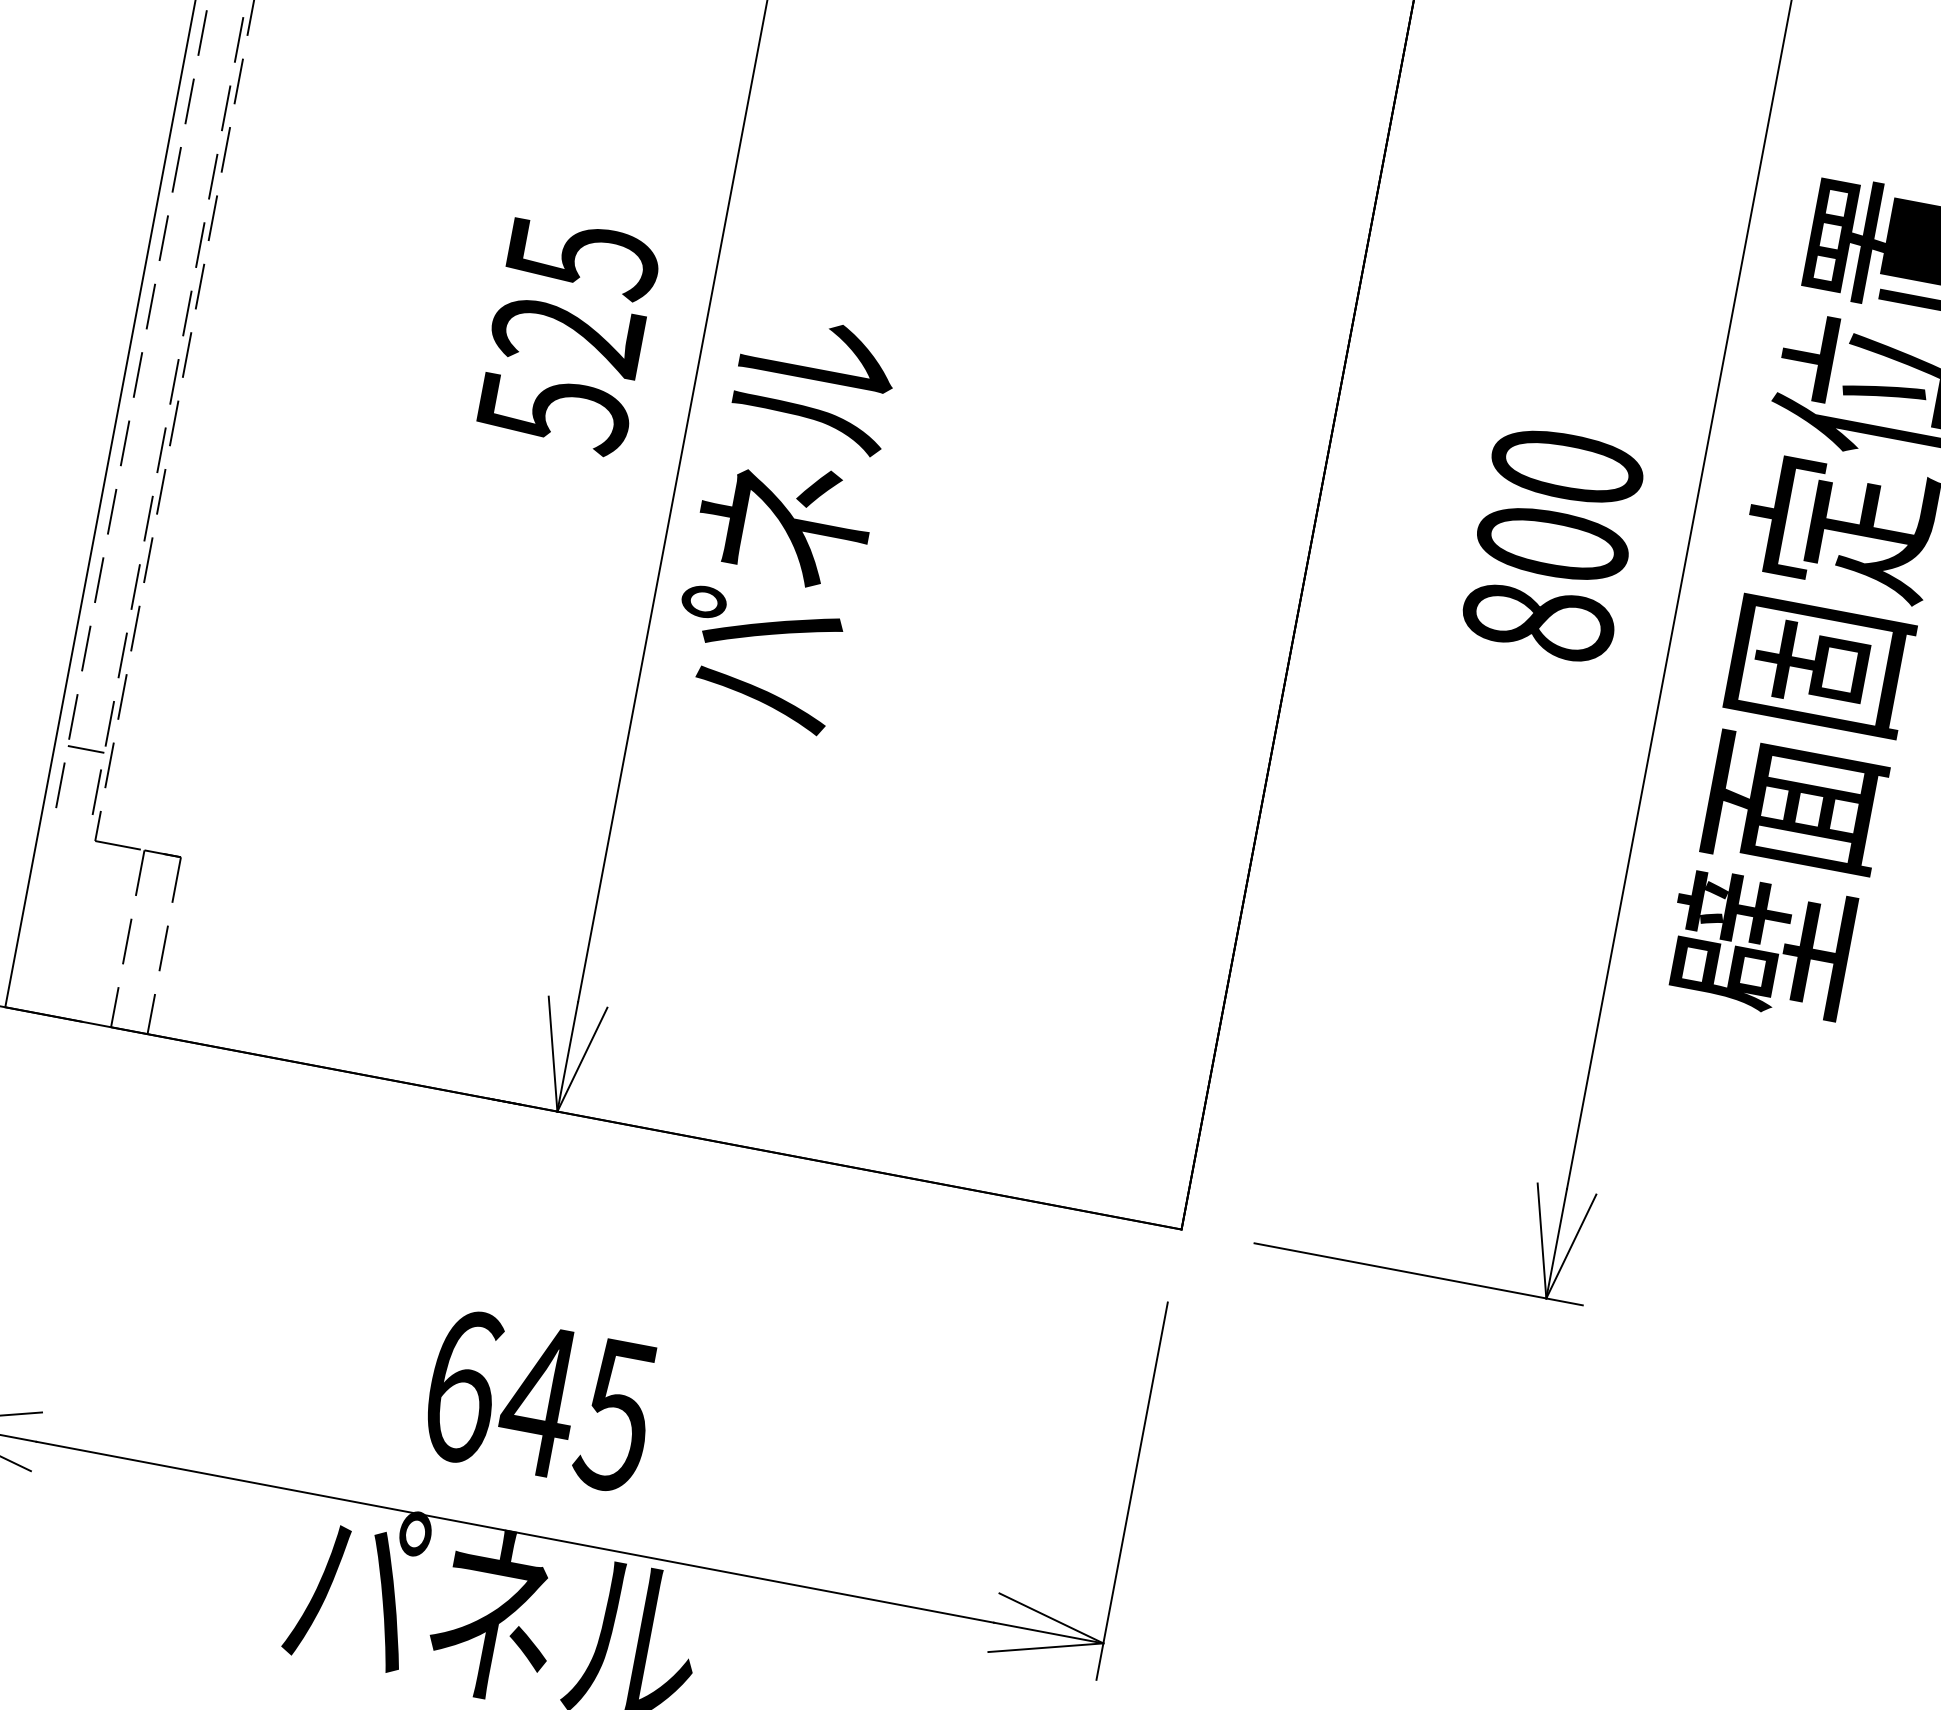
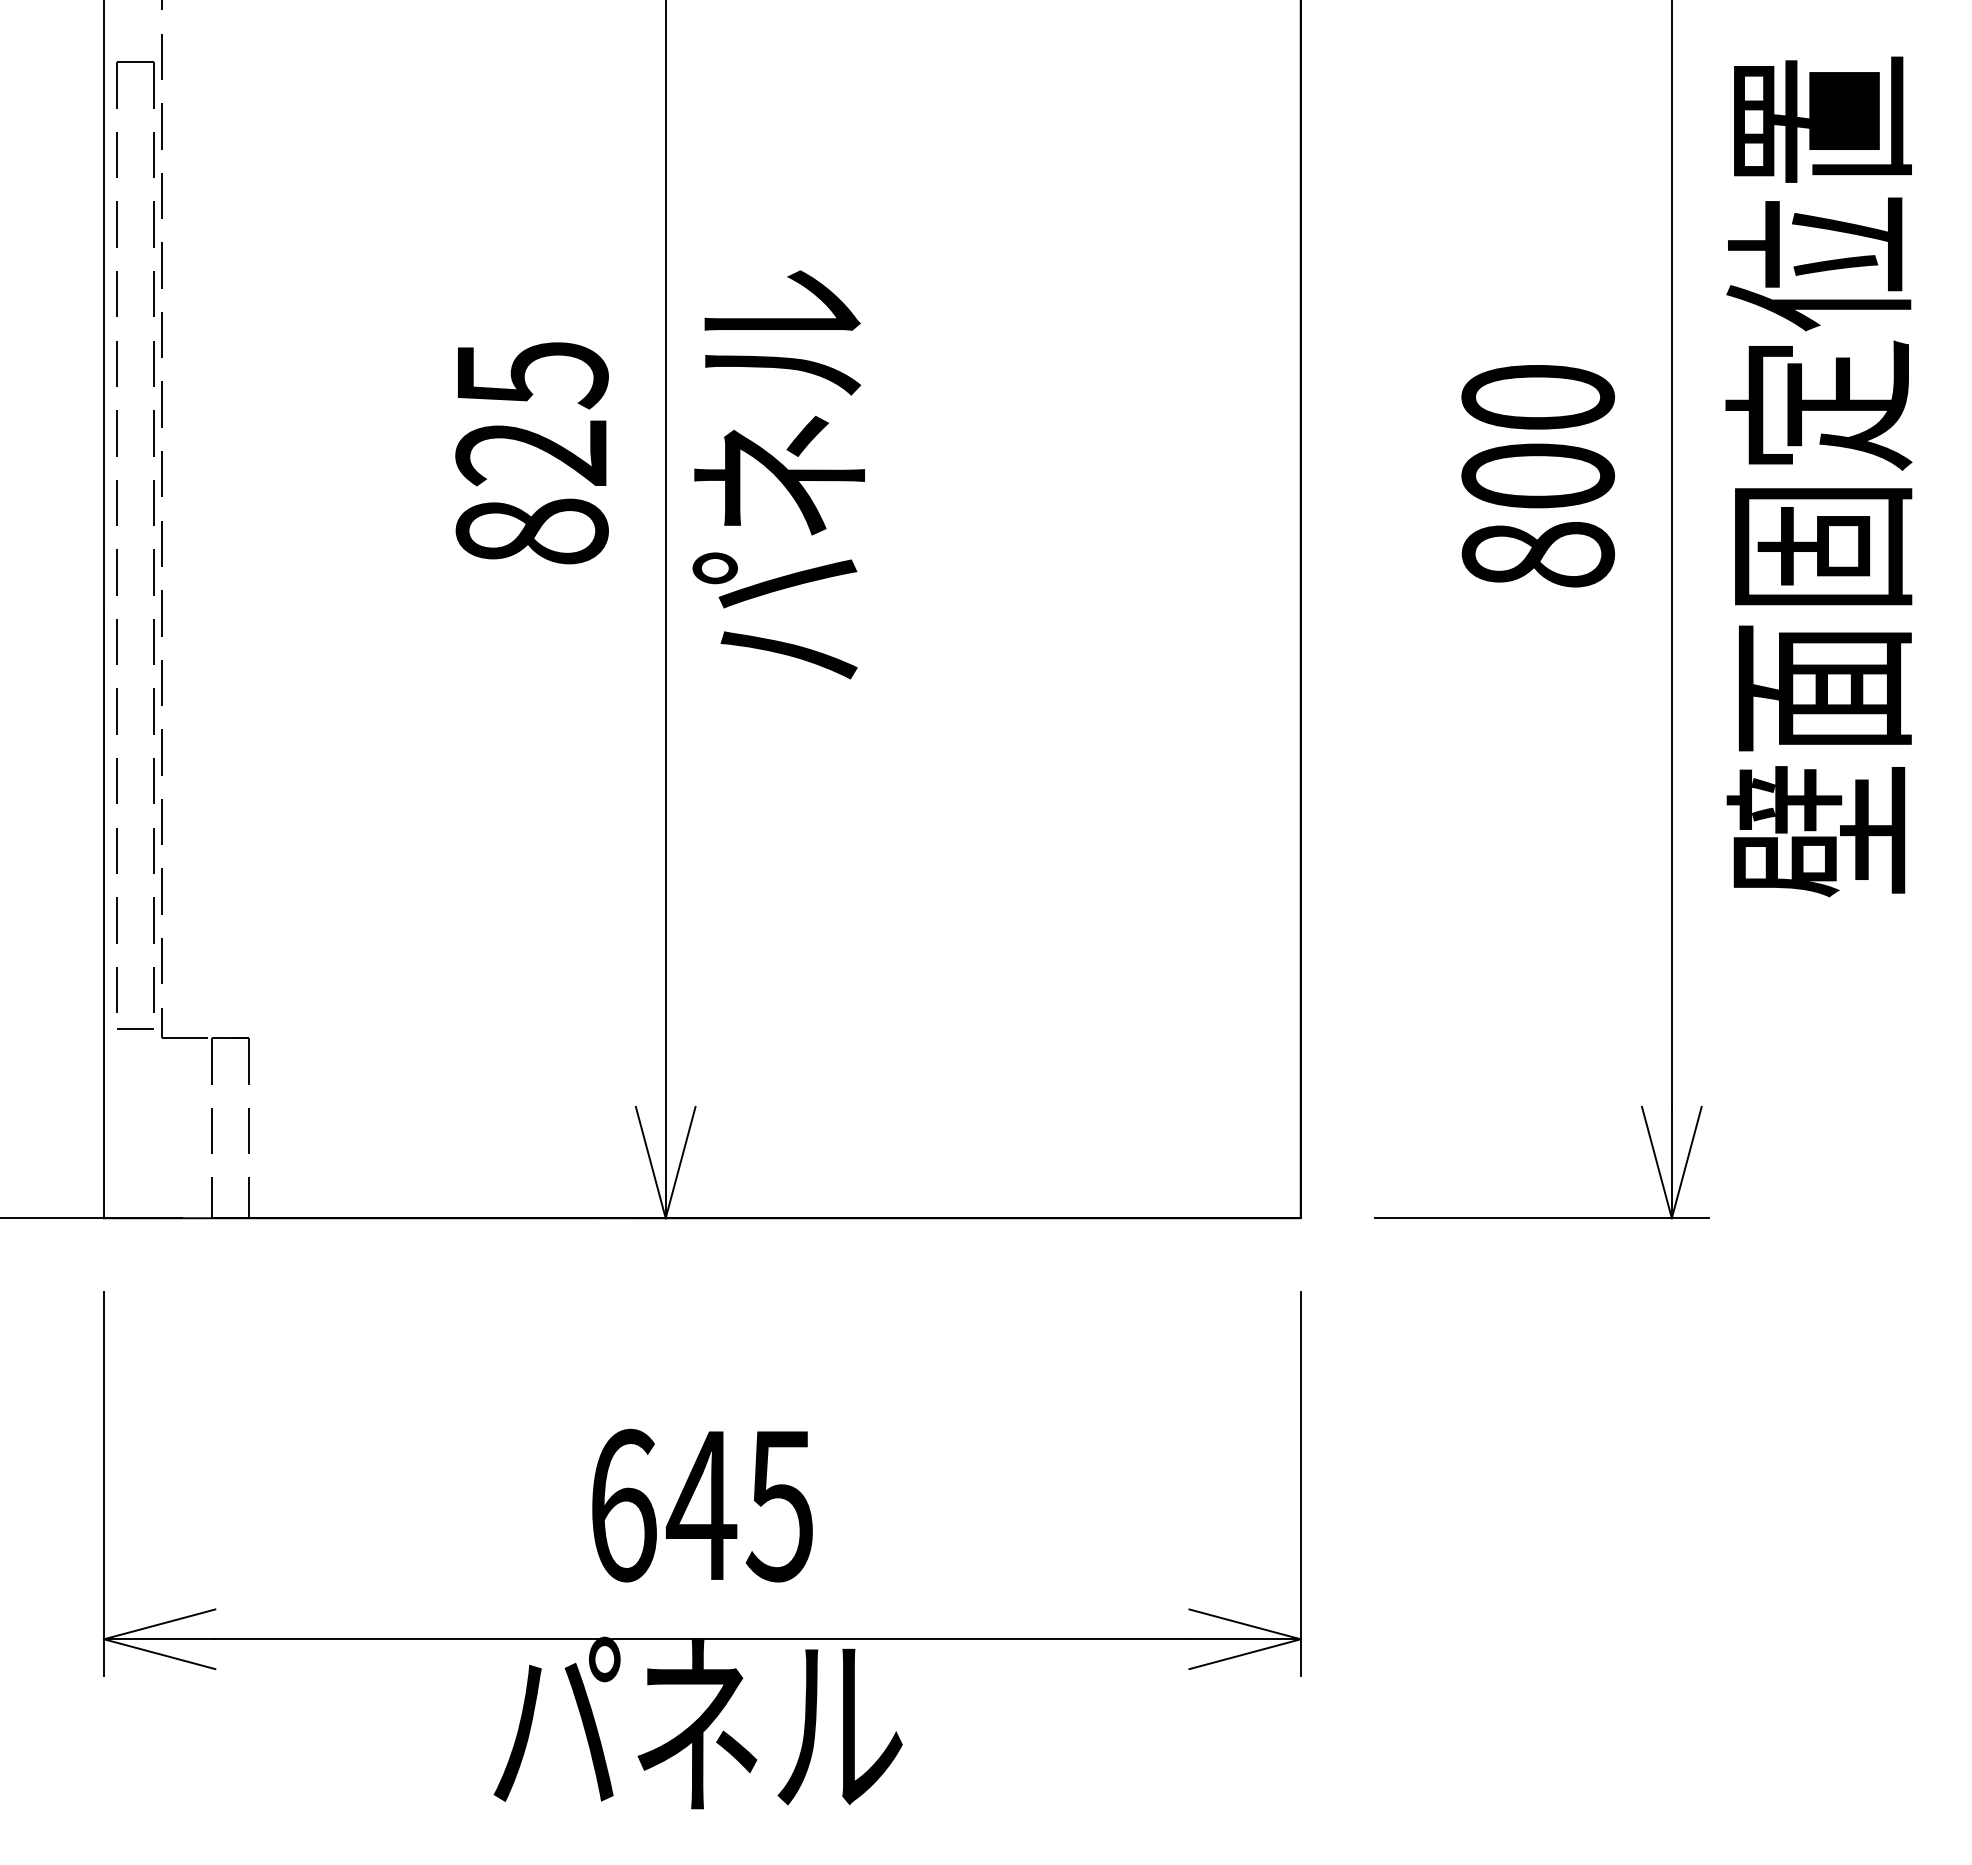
text: (552, 412) -> (531, 532), 525 -> 825
text: (783, 521) -> (778, 474), moved
line: (86, 748) -> (135, 1028), moved

